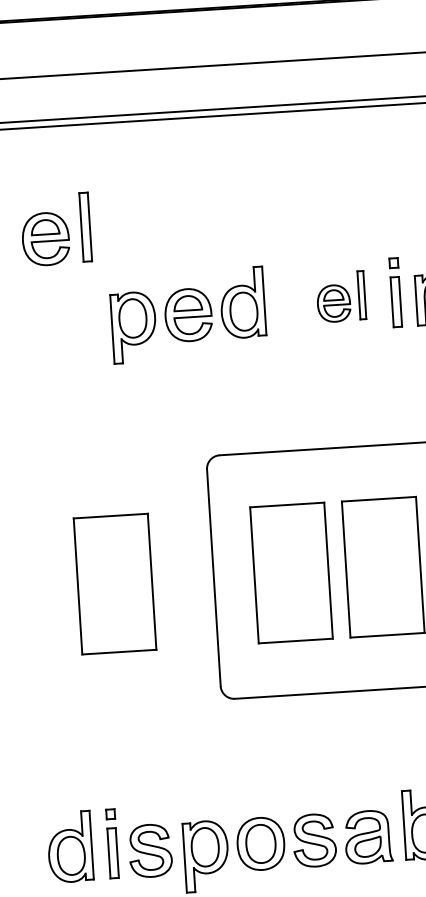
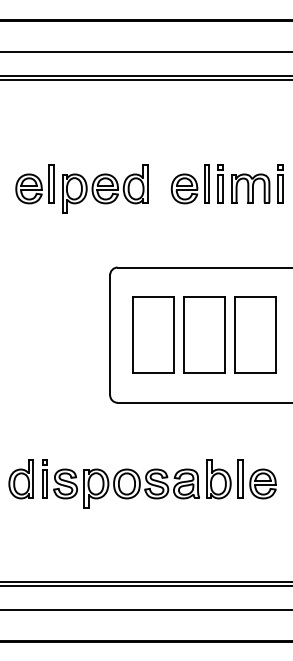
part: (55, 230) -> (34, 184), moved
part: (339, 297) -> (189, 184), size x1.43
part: (115, 582) -> (55, 334), removed

